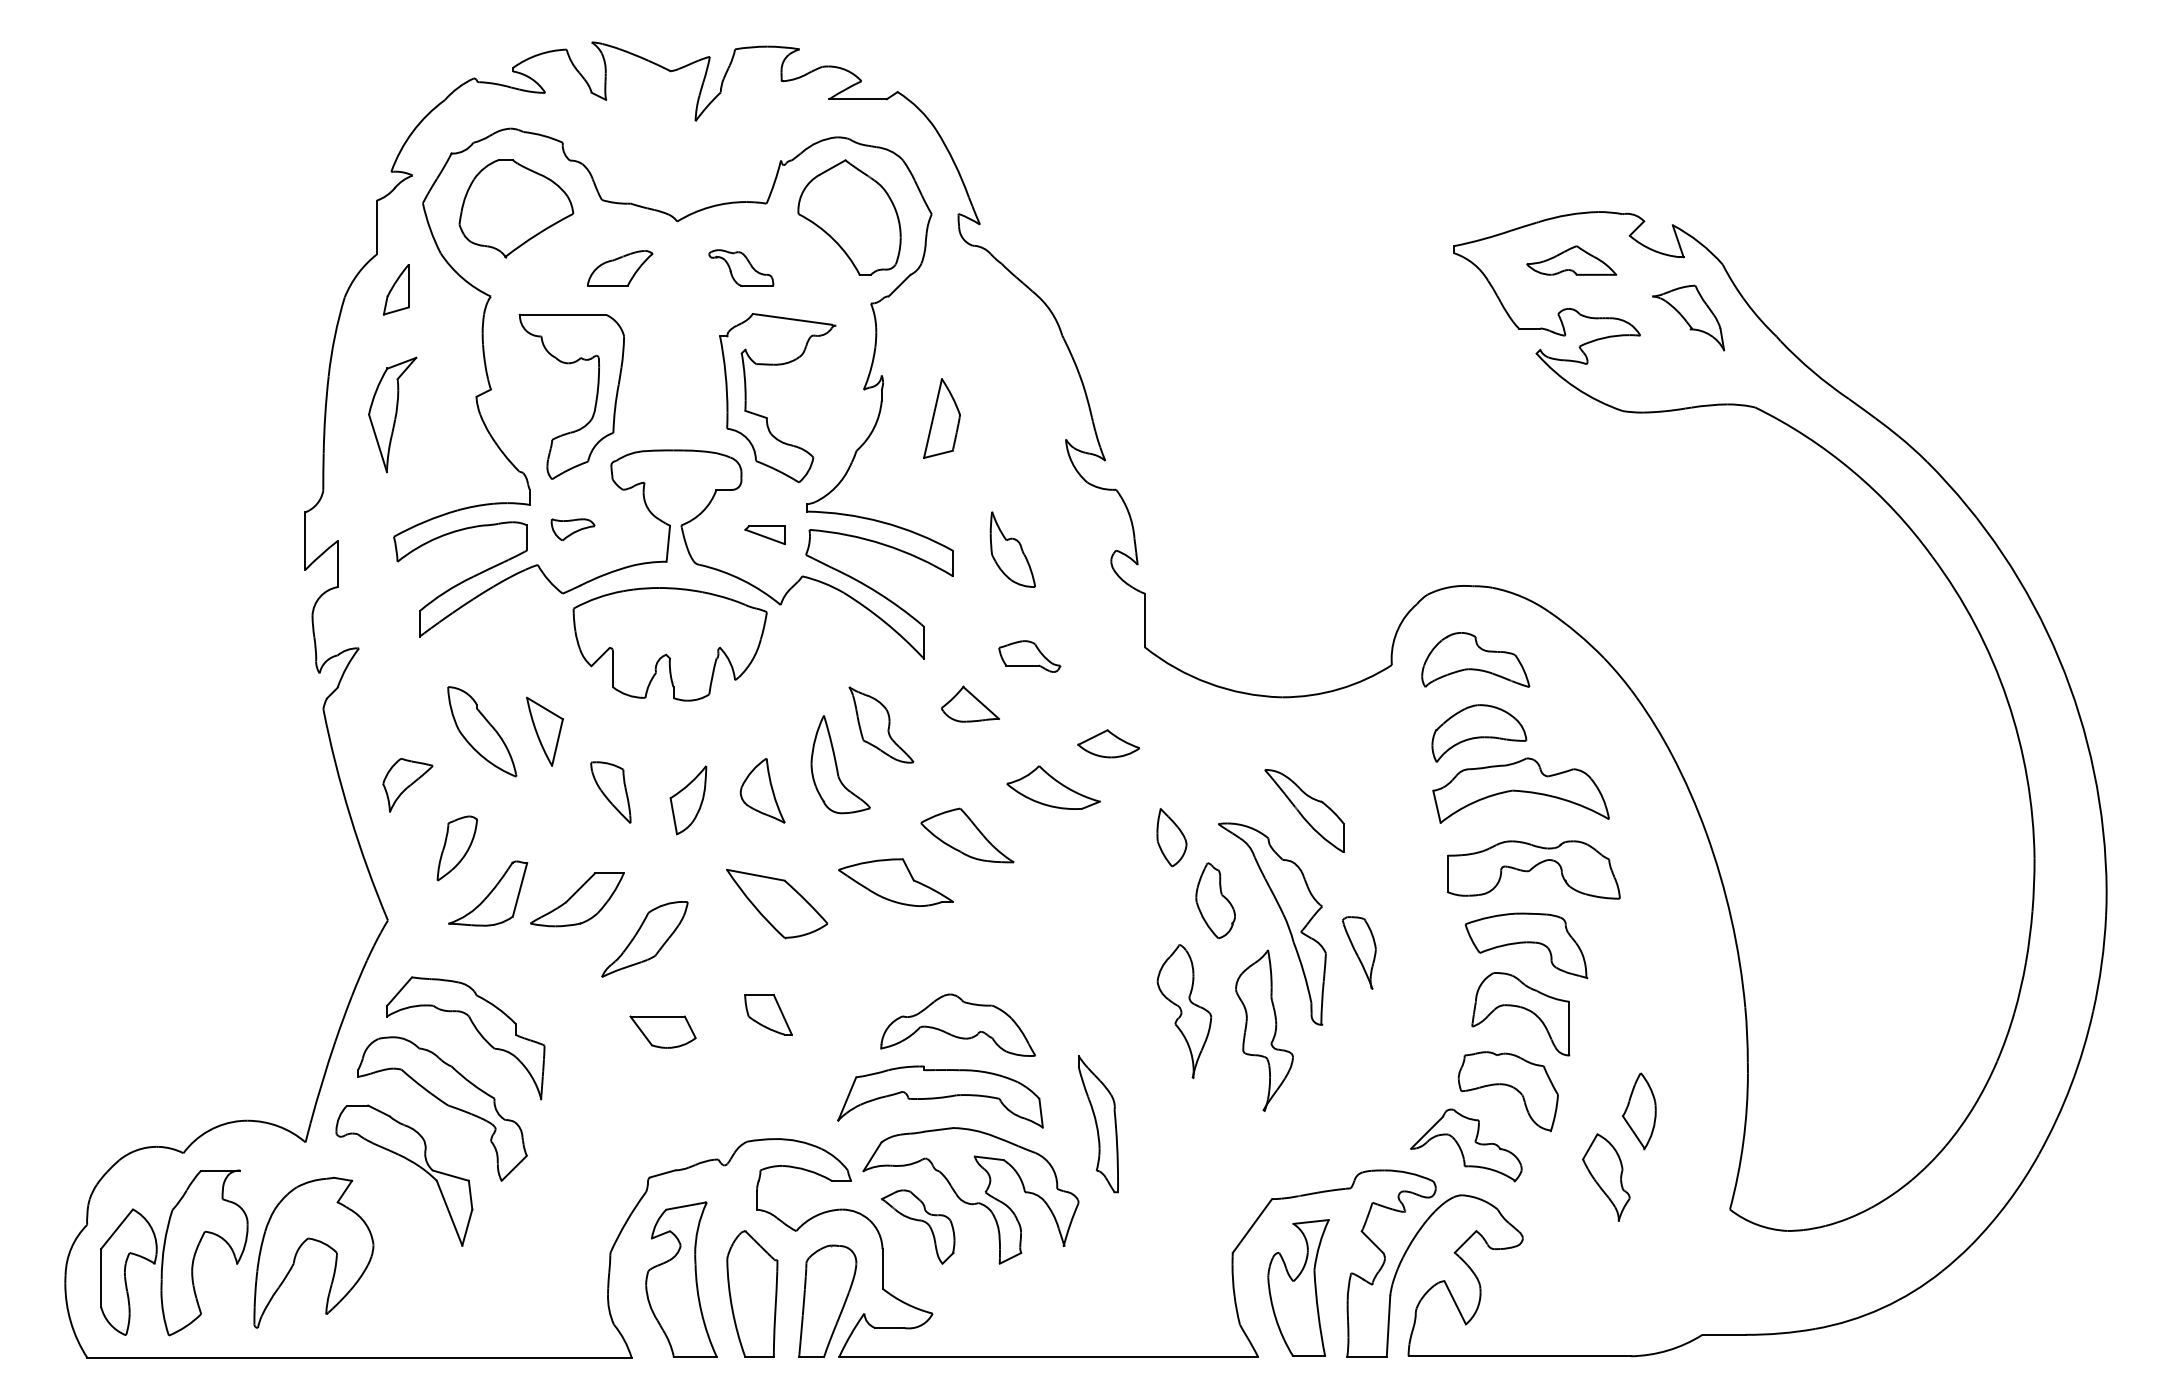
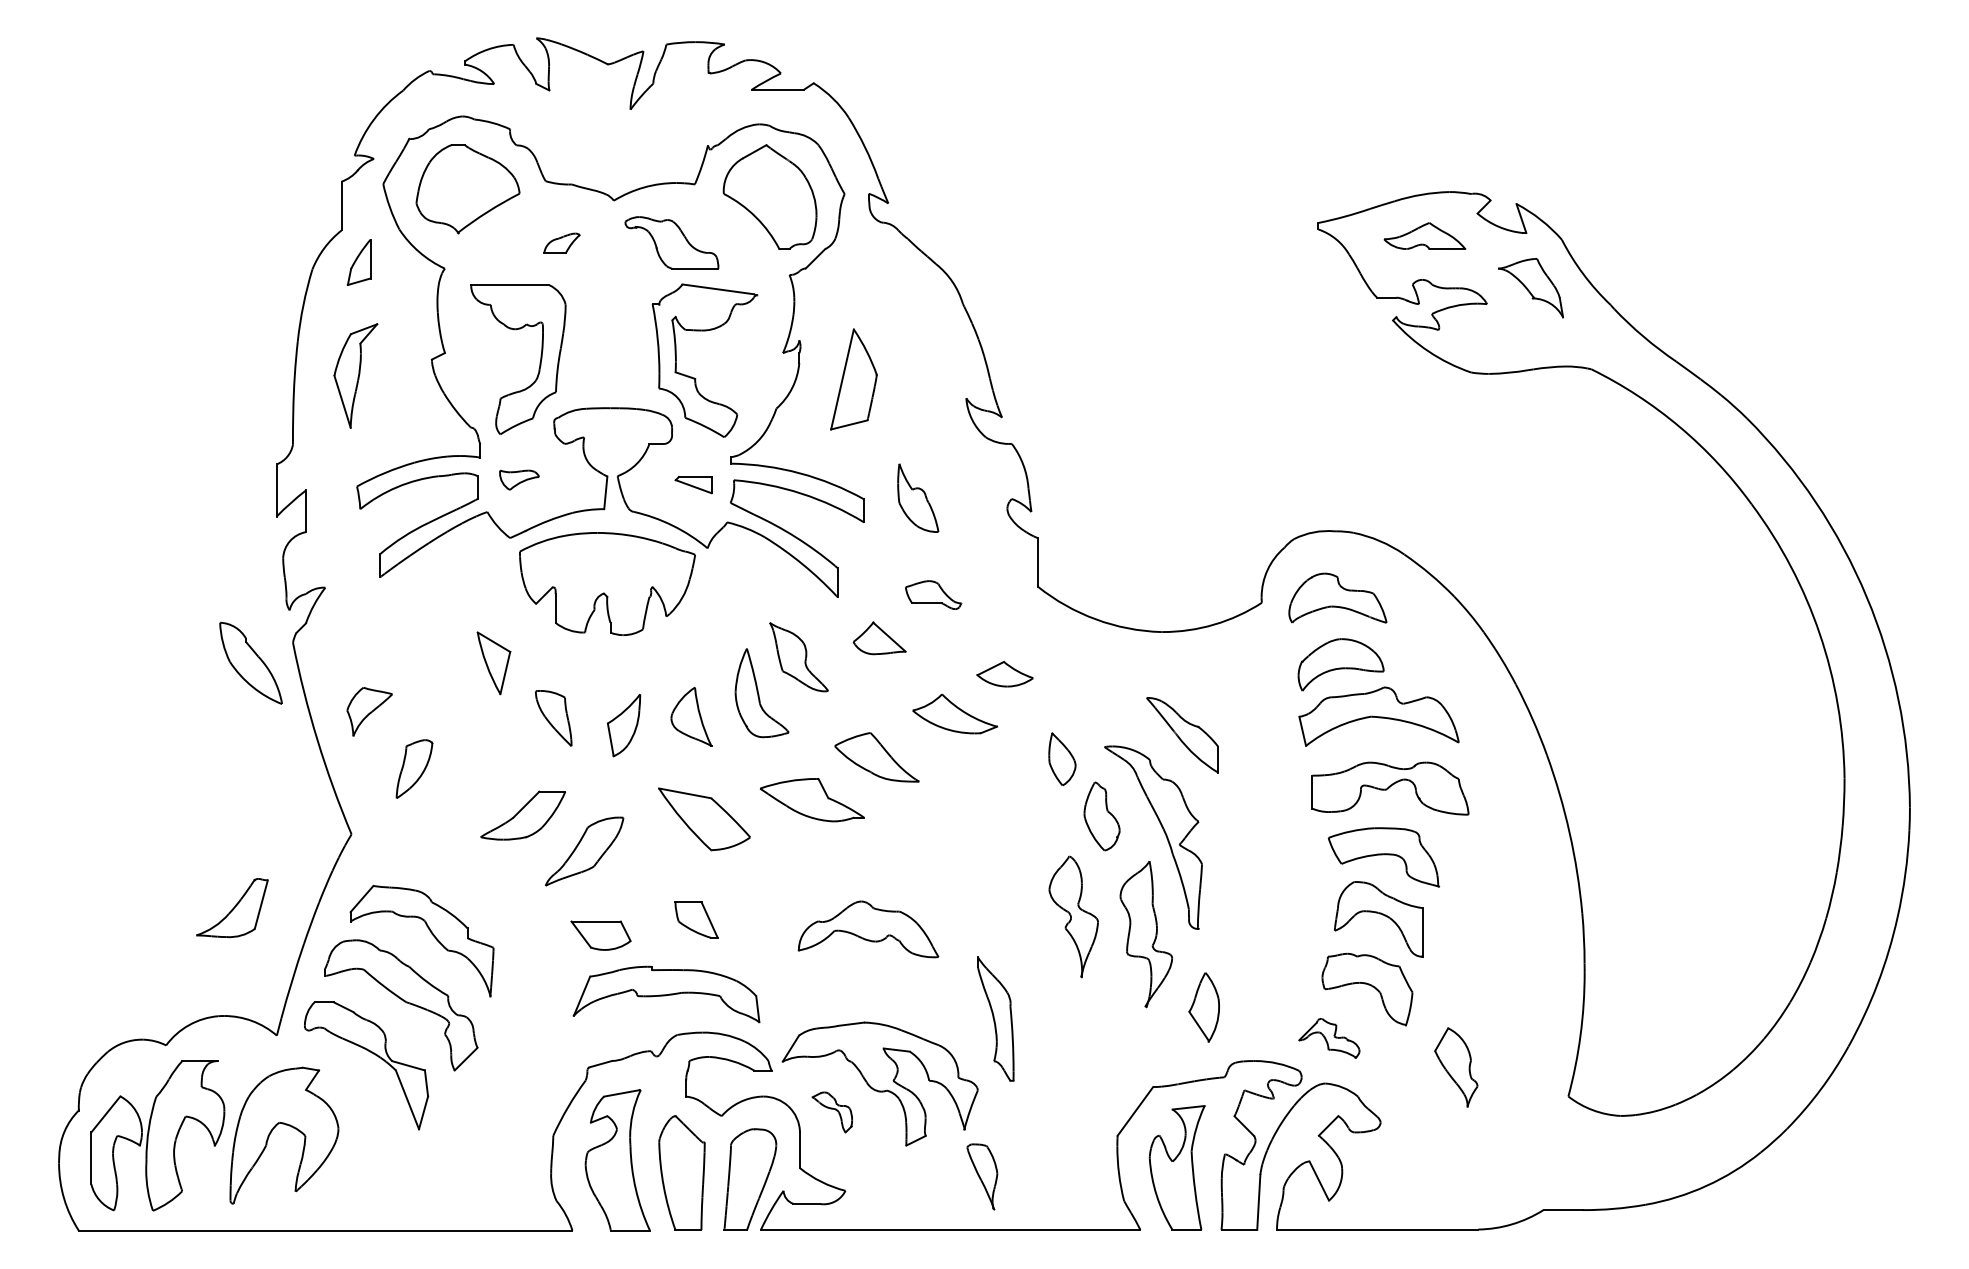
part: (619, 267) -> (561, 242), size x0.6
part: (740, 267) -> (671, 242), size x1.6
part: (941, 417) -> (853, 378), size x1.4
part: (481, 730) -> (250, 662), moved
part: (488, 894) -> (232, 908), moved
part: (1359, 952) -> (982, 1176), moved
part: (940, 1097) -> (666, 994), moved
part: (1638, 1111) -> (1203, 1007), moved
part: (1466, 1145) -> (1329, 1038), size x0.6
part: (918, 1227) -> (832, 1112), size x0.6

